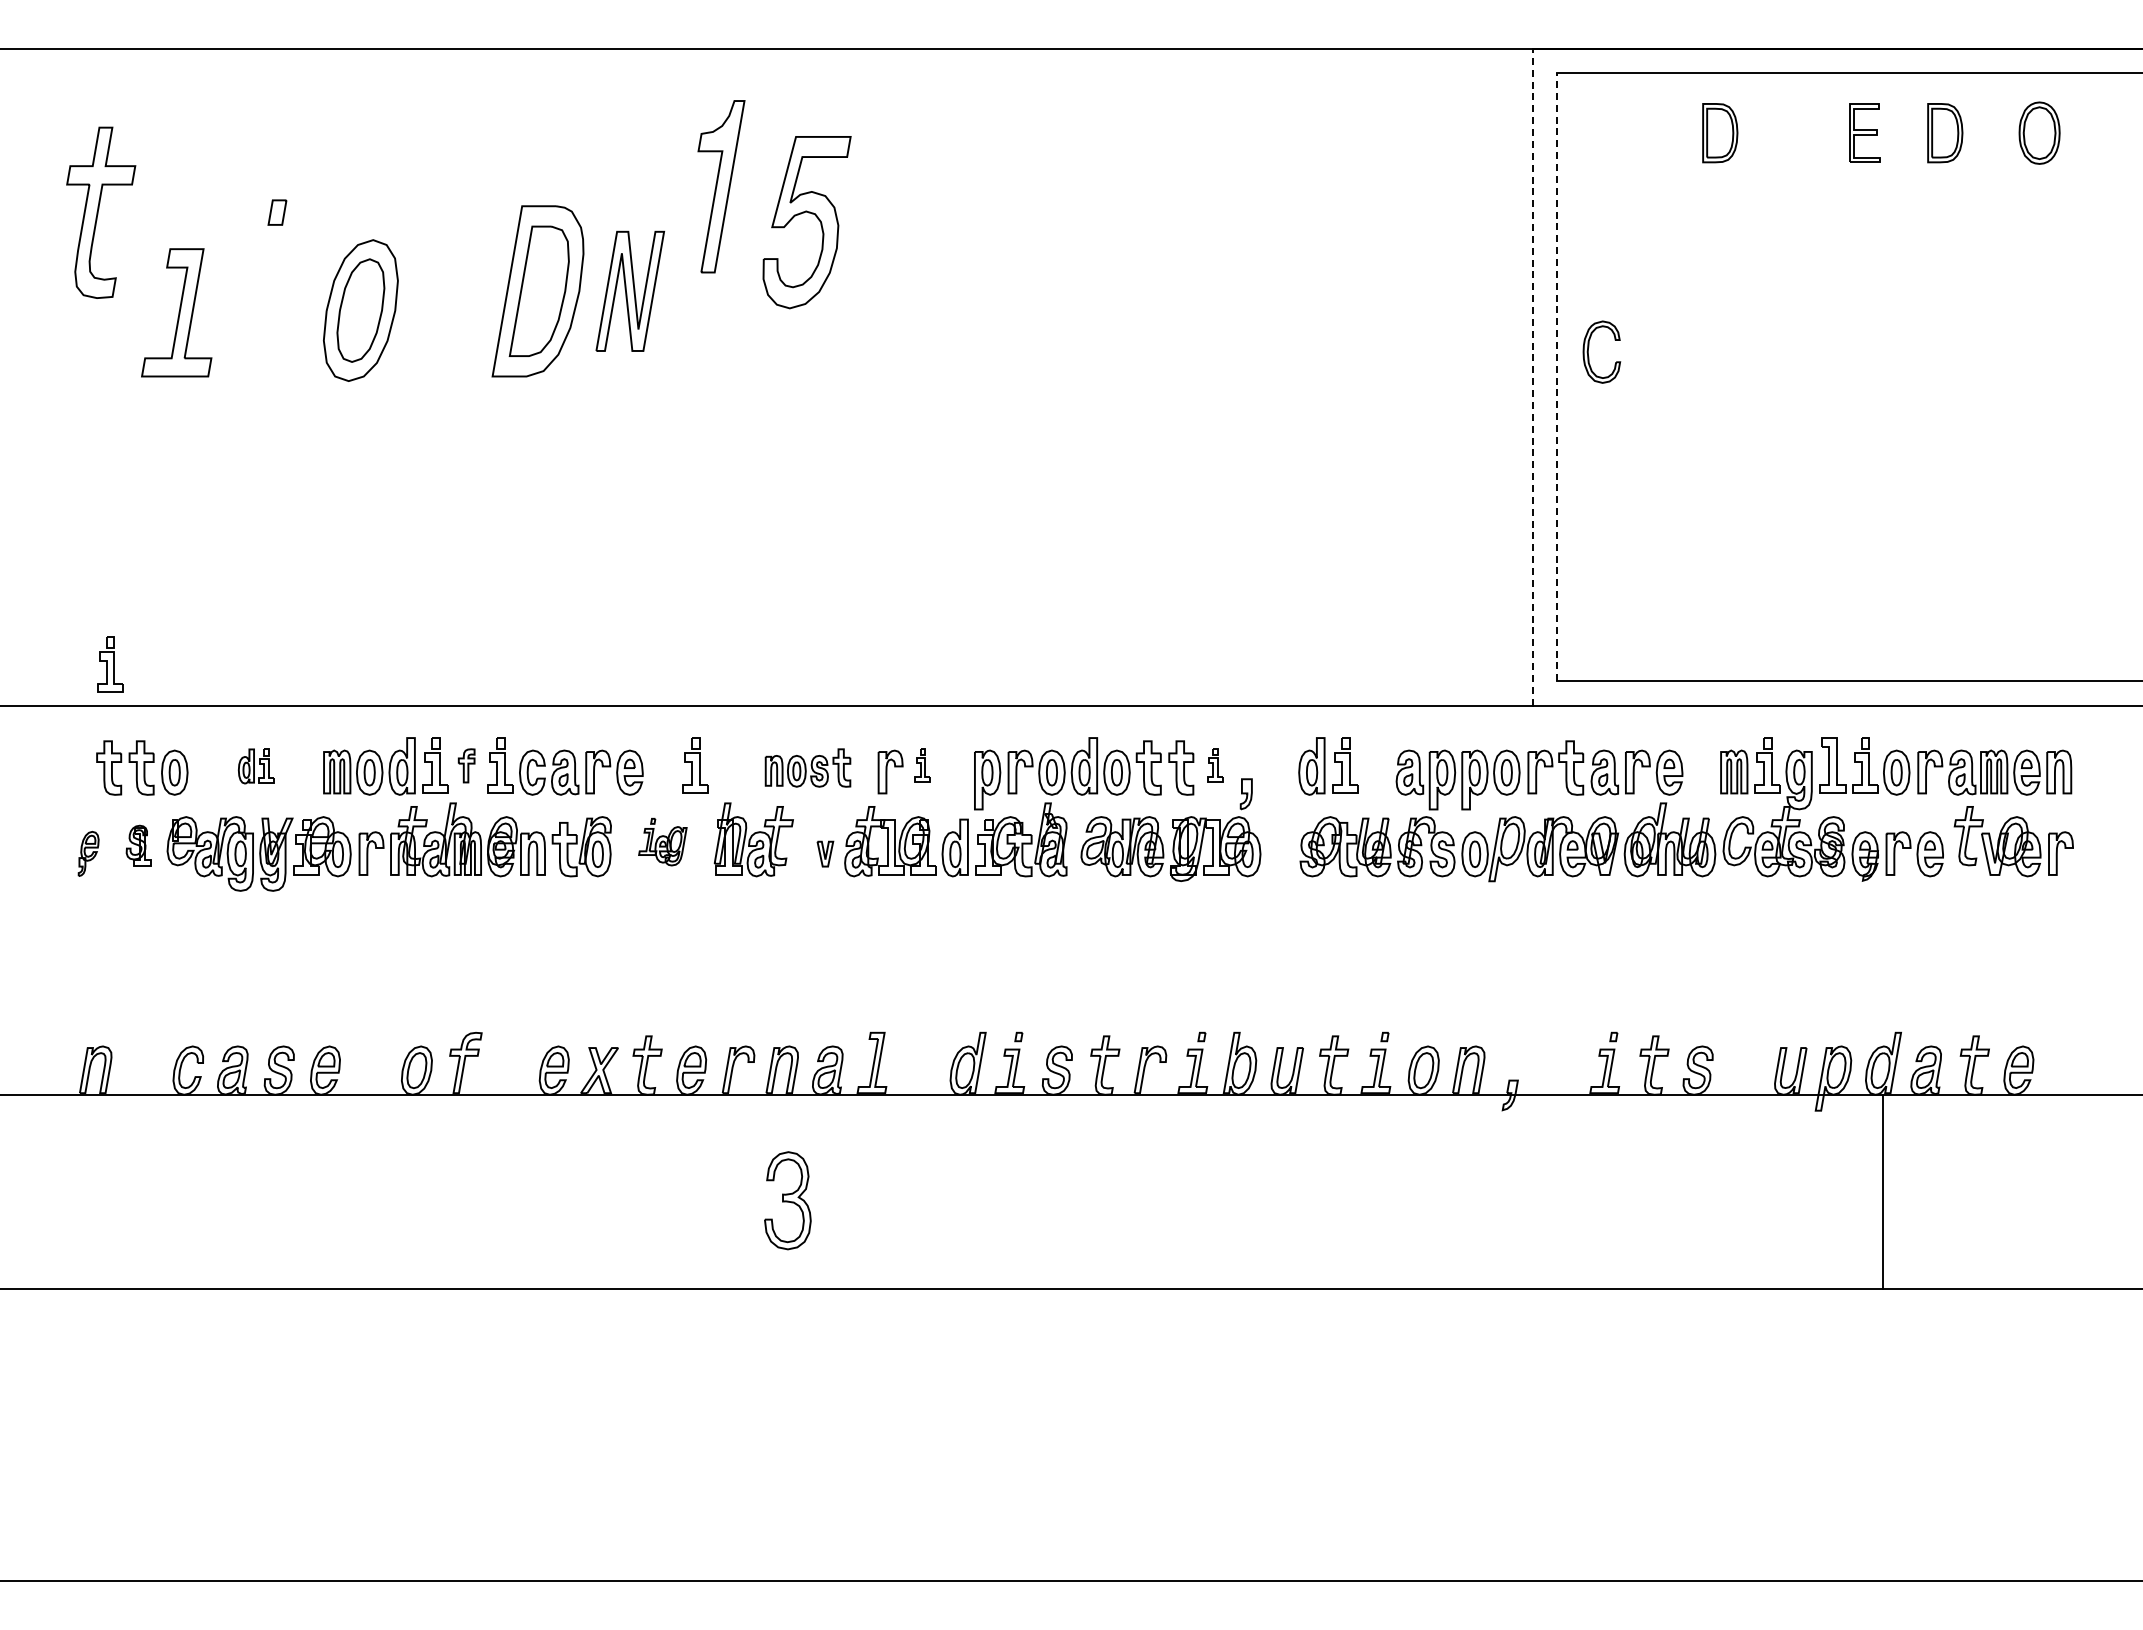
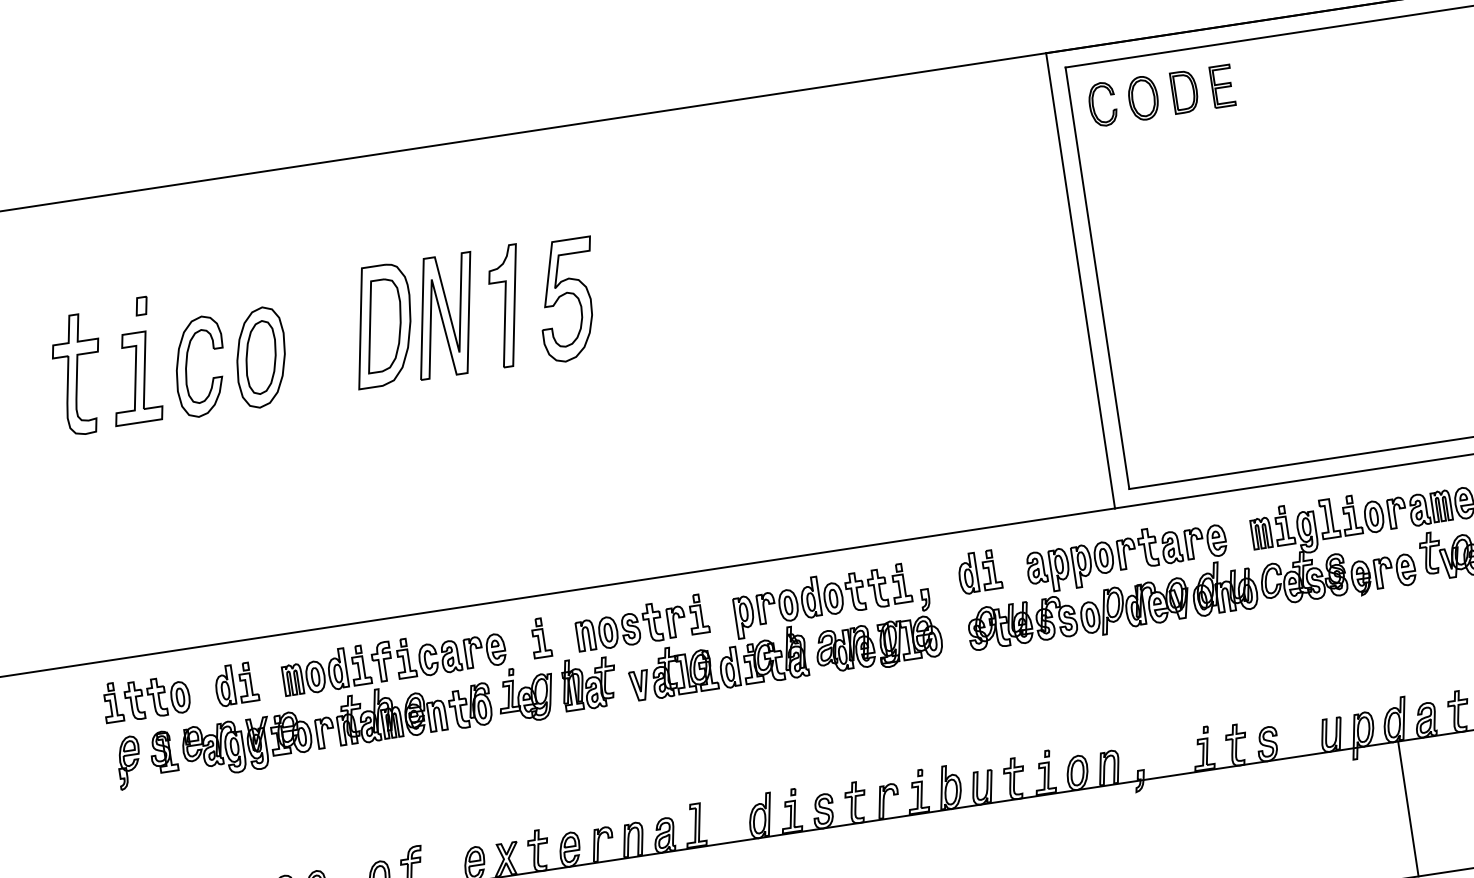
part: (1864, 132) -> (1222, 85), moved
part: (2039, 132) -> (1143, 97), moved
part: (1945, 133) -> (1340, 68), removed
part: (721, 186) -> (508, 305), moved
part: (101, 212) -> (79, 374), moved
part: (277, 212) -> (141, 306), moved
part: (804, 213) -> (566, 294), moved
part: (630, 291) -> (445, 316), size x1.43
part: (254, 308) -> (187, 367), added
part: (1589, 347) -> (1093, 102), moved
line: (1533, 376) -> (1080, 280), dashed -> solid
line: (1557, 376) -> (1097, 277), dashed -> solid
part: (110, 664) -> (112, 702), moved
part: (466, 765) -> (381, 661), size x1.67
part: (922, 765) -> (698, 614), size x1.67
part: (1215, 765) -> (901, 583), size x1.67
part: (256, 766) -> (236, 684), size x1.67
part: (807, 767) -> (618, 627), size x1.43
part: (662, 841) -> (525, 693), size x1.67
part: (138, 845) -> (162, 751), size x1.43
part: (88, 853) -> (129, 762), size x1.67
part: (825, 853) -> (640, 685), size x1.67

